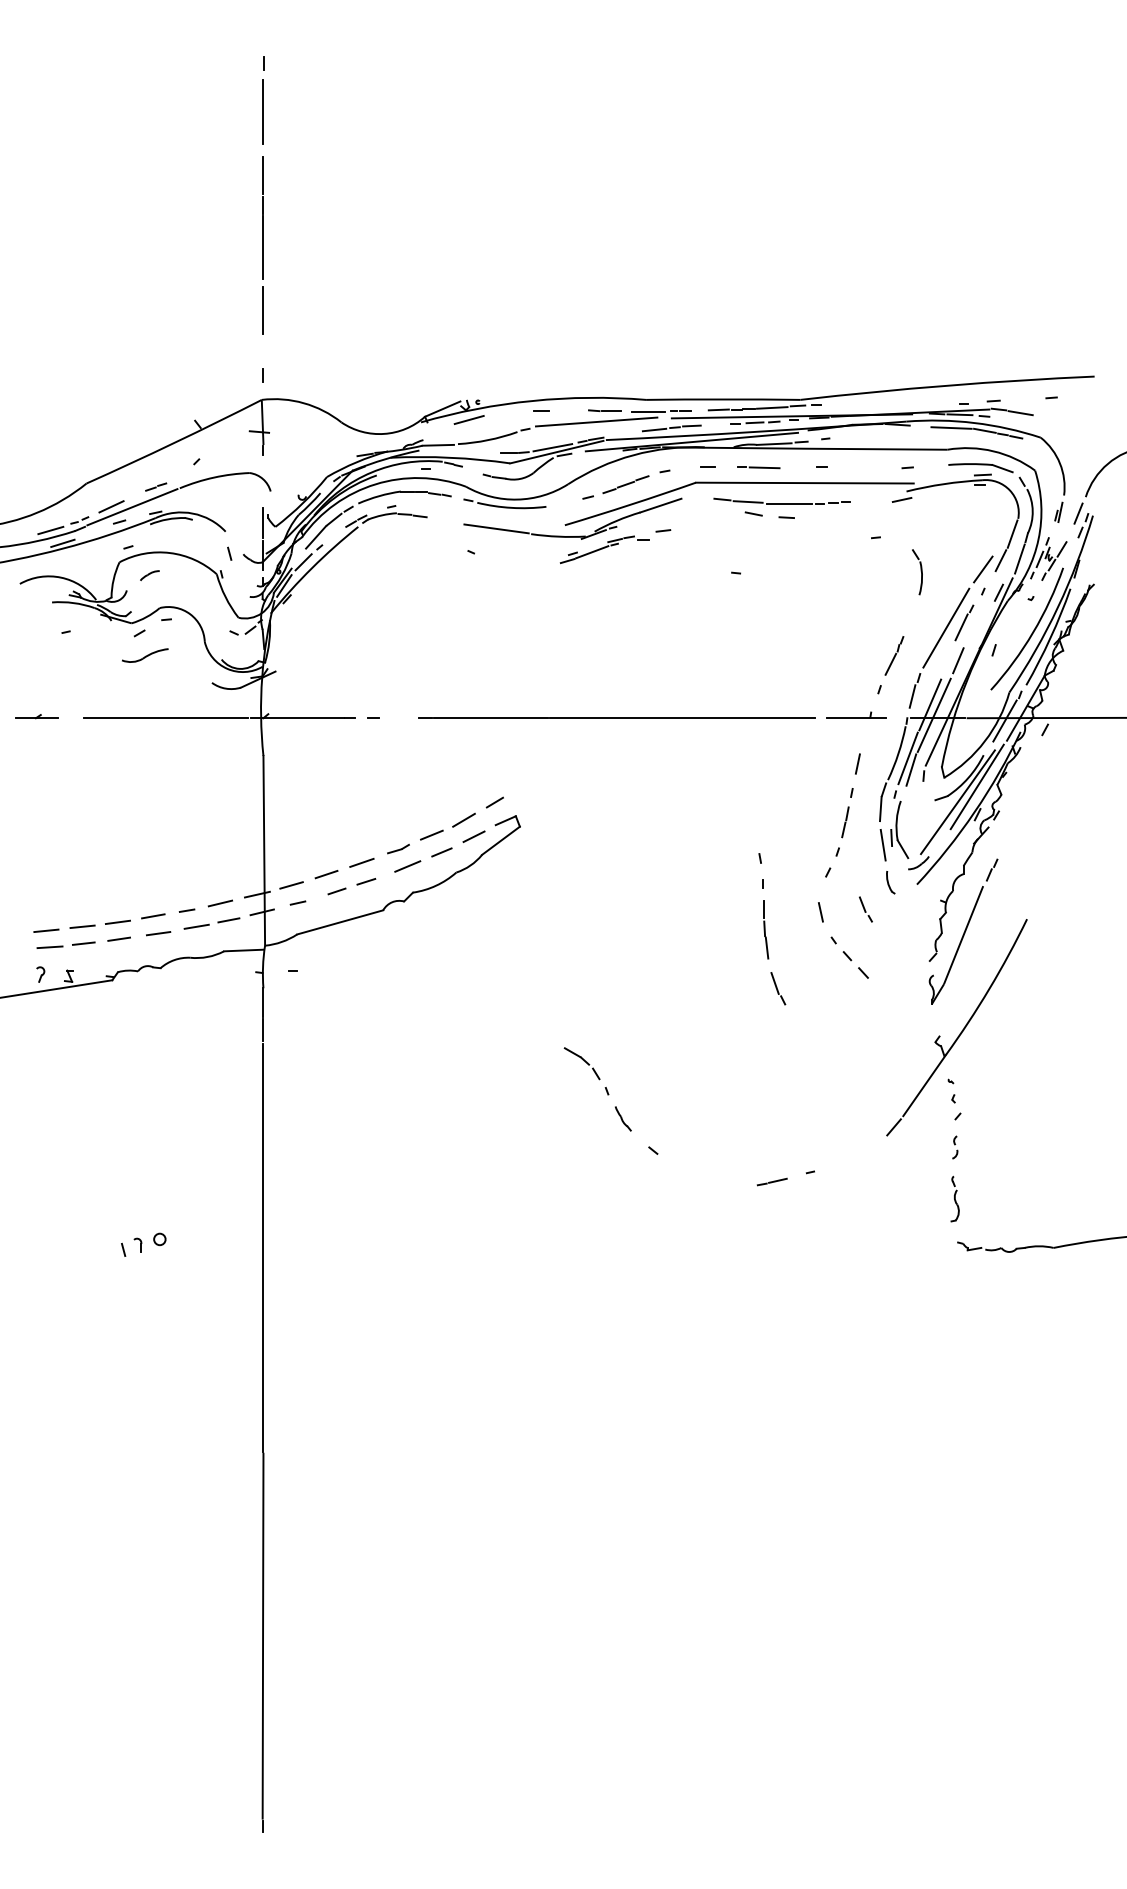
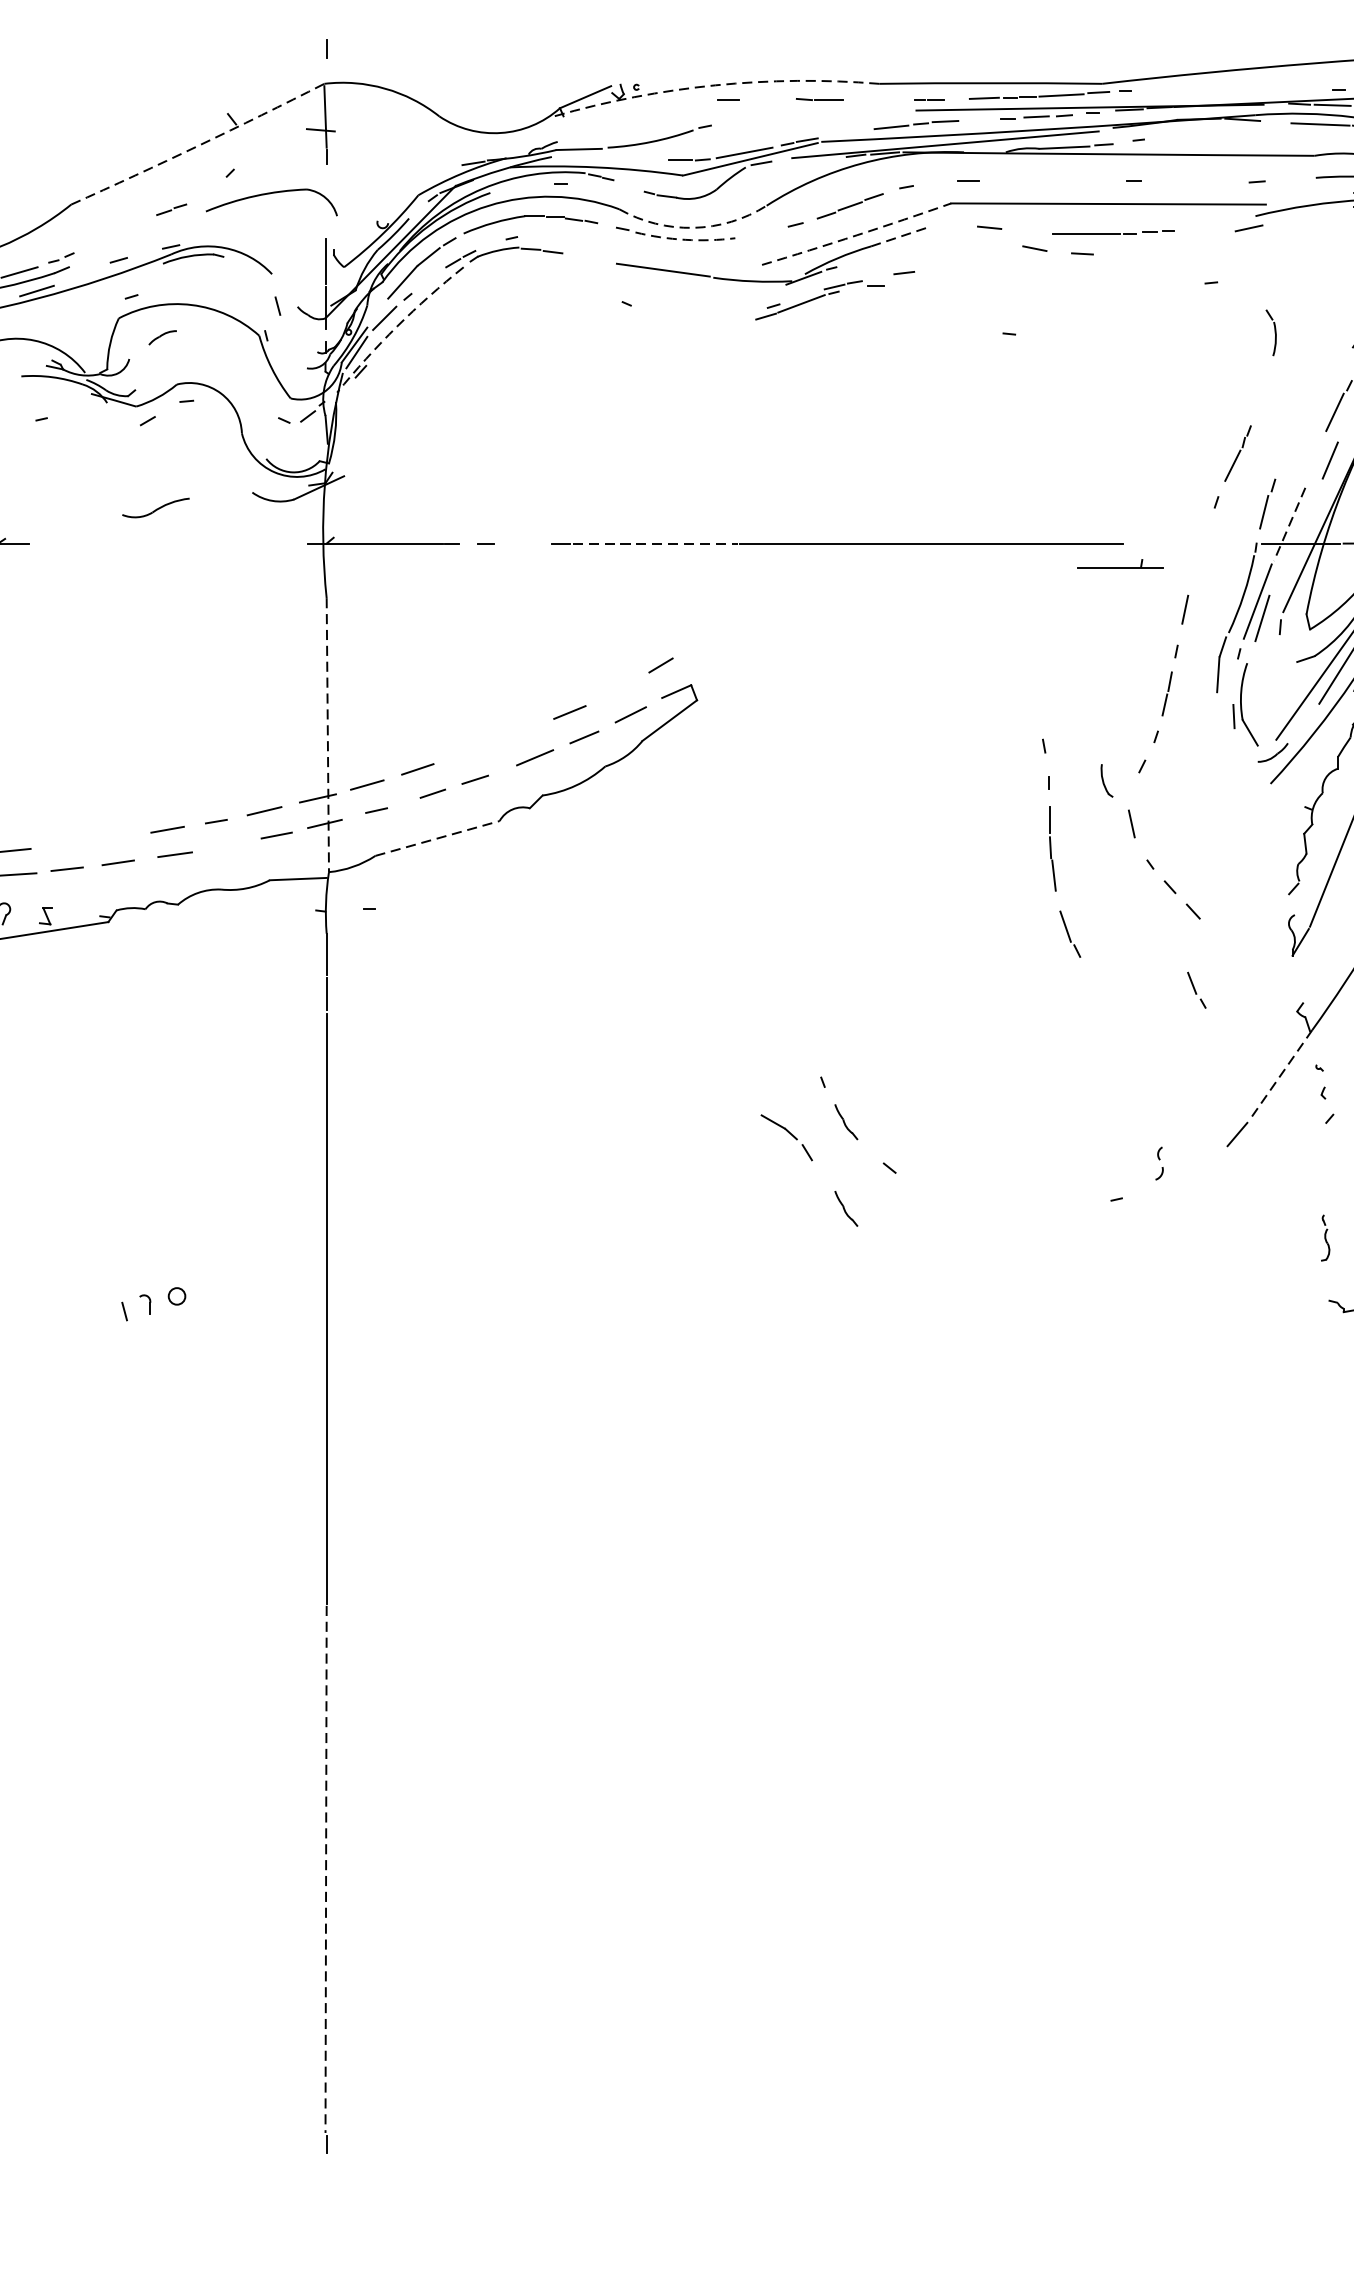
arc: (532, 400) -> (715, 84), solid -> dashed
line: (648, 411) -> (882, 100), removed
line: (468, 419) -> (622, 112), removed
line: (596, 421) -> (807, 115), removed
arc: (174, 442) -> (198, 145), solid -> dashed
line: (758, 467) -> (1041, 181), removed
arc: (517, 499) -> (693, 227), solid -> dashed
line: (747, 501) -> (1025, 230), removed
arc: (630, 504) -> (856, 234), solid -> dashed
line: (660, 505) -> (900, 236), solid -> dashed
line: (111, 506) -> (107, 237), removed
line: (132, 507) -> (137, 239), removed
arc: (511, 507) -> (684, 239), solid -> dashed
arc: (312, 567) -> (397, 325), solid -> dashed
part: (917, 572) -> (1271, 333), size x0.7
line: (946, 627) -> (1313, 412), removed
part: (145, 655) -> (156, 507), moved
line: (930, 704) -> (1290, 523), solid -> dashed
part: (856, 714) -> (1121, 562), moved
line: (933, 714) -> (1294, 538), removed
line: (166, 718) -> (186, 544), removed
line: (491, 718) -> (656, 544), solid -> dashed
line: (463, 819) -> (615, 689), removed
line: (882, 844) -> (1220, 725), removed
part: (398, 848) -> (521, 731), removed
line: (264, 850) -> (328, 734), solid -> dashed
line: (361, 862) -> (468, 751), removed
part: (890, 882) -> (1106, 780), moved
part: (865, 909) -> (1196, 990), moved
line: (117, 922) -> (115, 838), removed
line: (340, 922) -> (437, 838), solid -> dashed
line: (82, 926) -> (65, 844), removed
line: (196, 926) -> (229, 844), removed
part: (581, 1063) -> (786, 1137), moved
line: (924, 1085) -> (1281, 1074), solid -> dashed
part: (955, 1147) -> (1160, 1163), moved
part: (623, 1178) -> (846, 1208), added
line: (771, 1181) -> (1060, 1212), removed
part: (954, 1198) -> (1324, 1237), size x0.7
line: (263, 1636) -> (326, 1869), solid -> dashed

